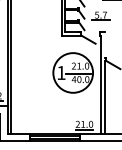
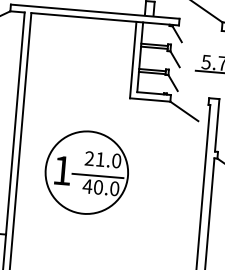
line: (104, 44) -> (216, 124), added
part: (72, 72) -> (85, 171), moved

